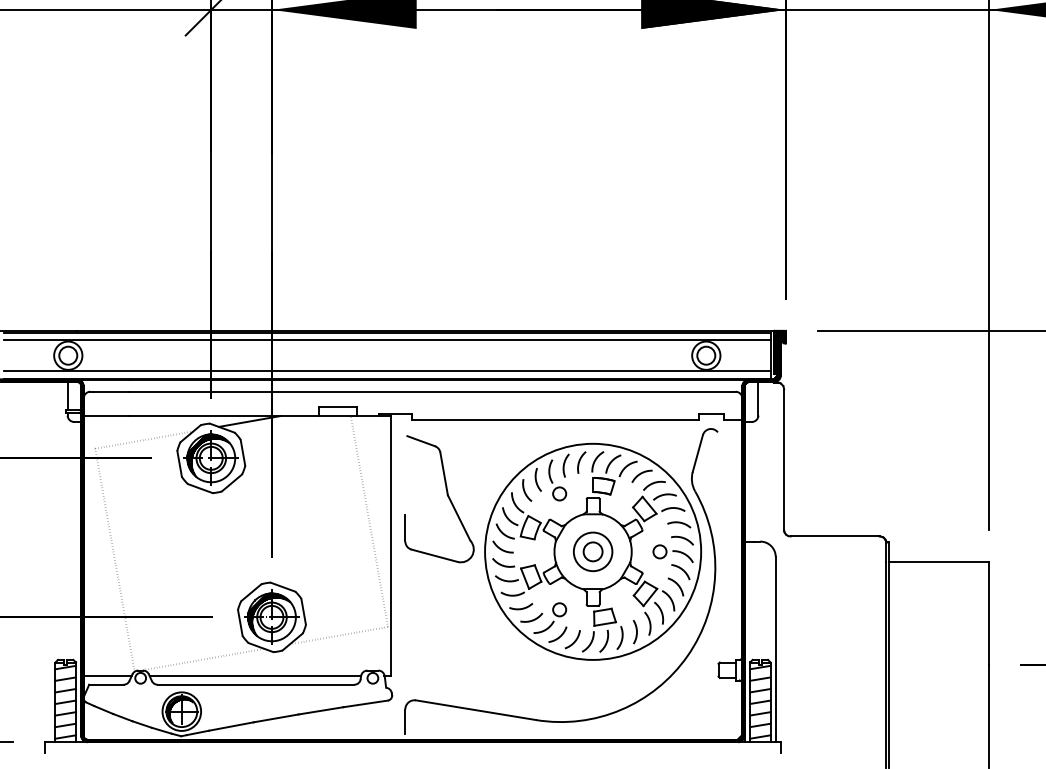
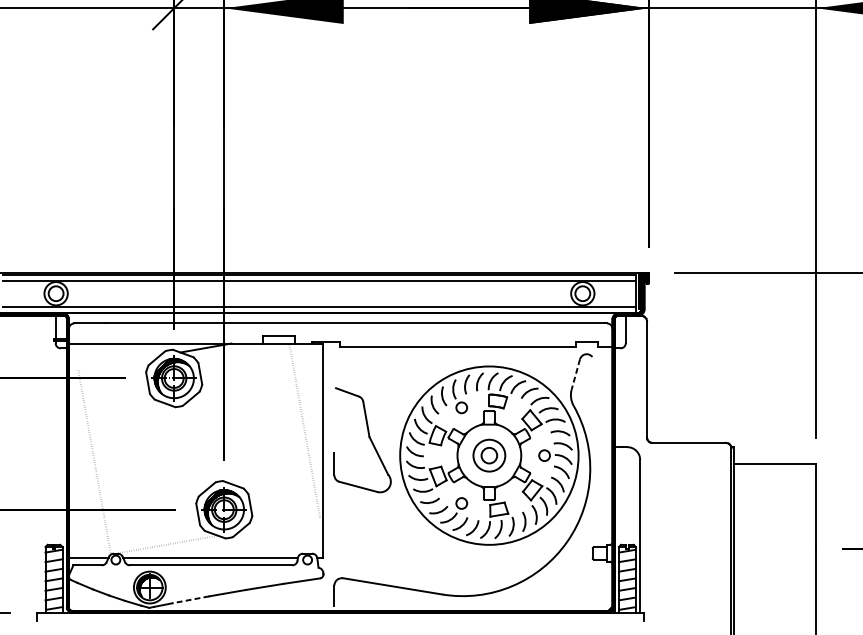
line: (144, 439) -> (119, 362), removed
line: (697, 454) -> (575, 375), solid -> dashed
part: (446, 495) -> (368, 437), moved
line: (338, 635) -> (279, 524), removed
line: (231, 726) -> (190, 599), solid -> dashed

